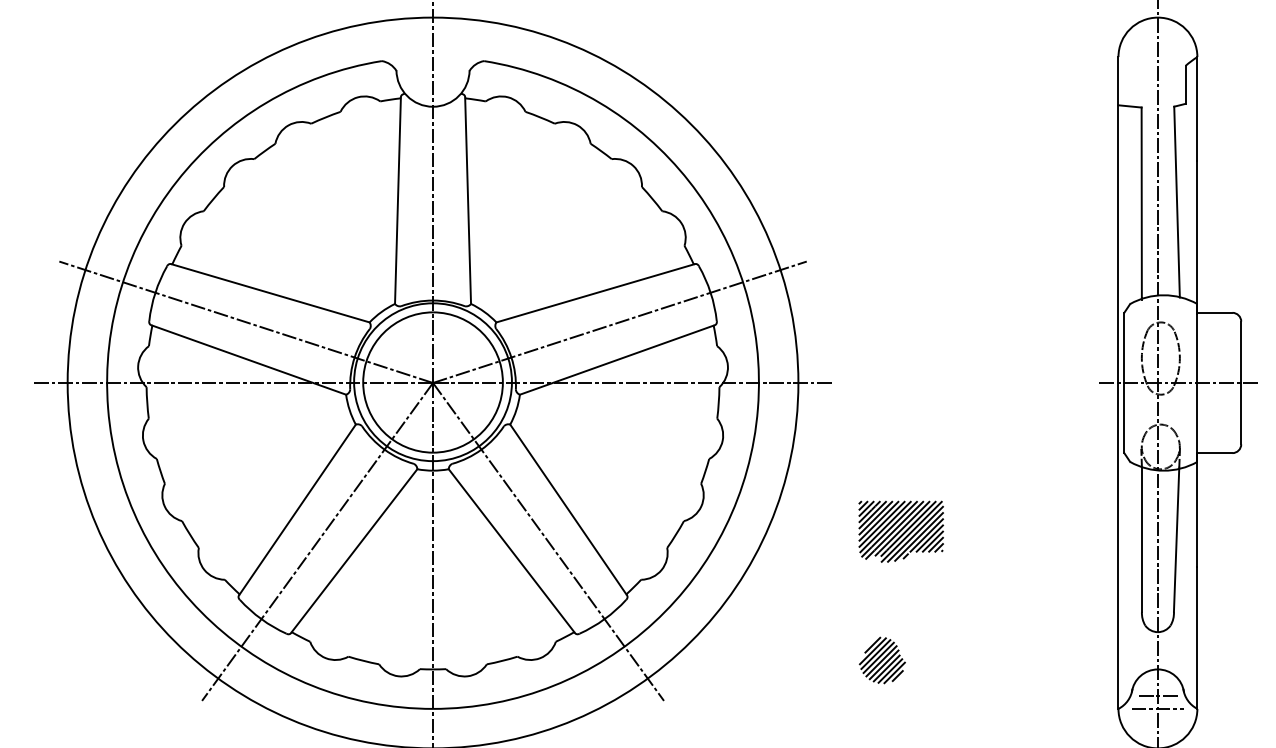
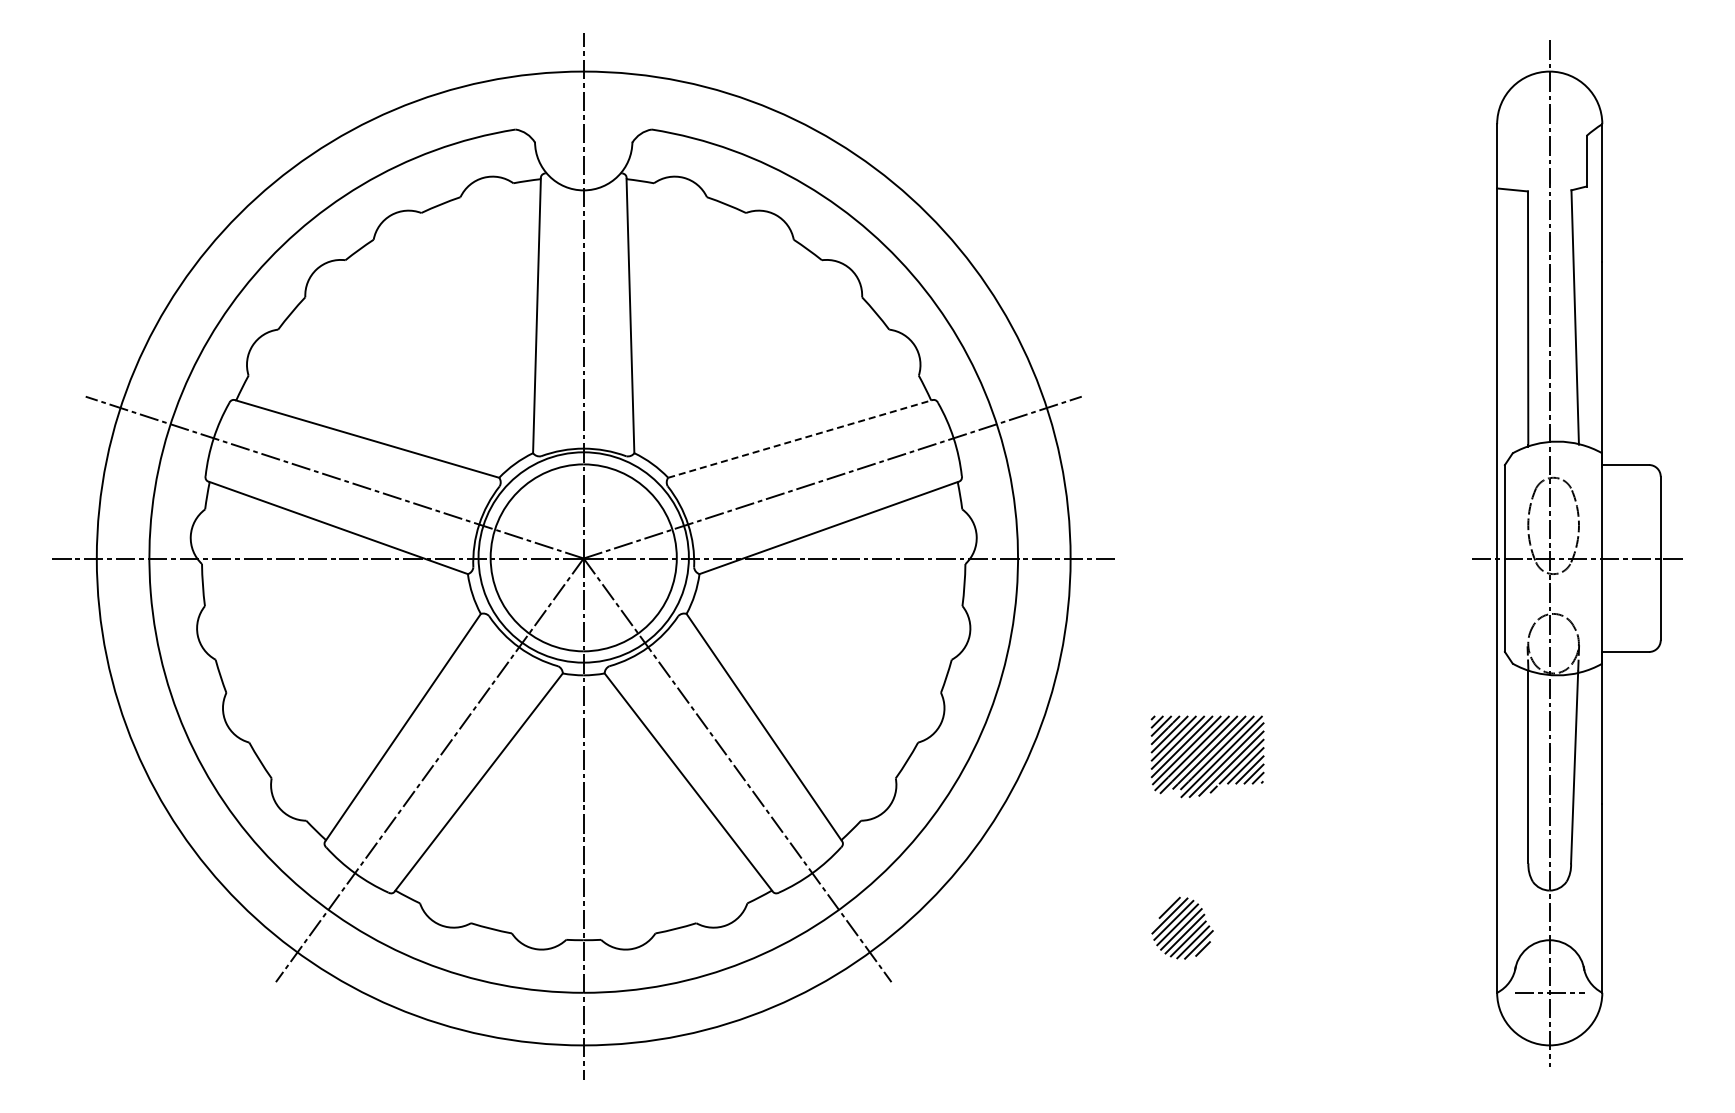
line: (595, 293) -> (800, 439), solid -> dashed
line: (1158, 695) -> (1550, 975), removed

